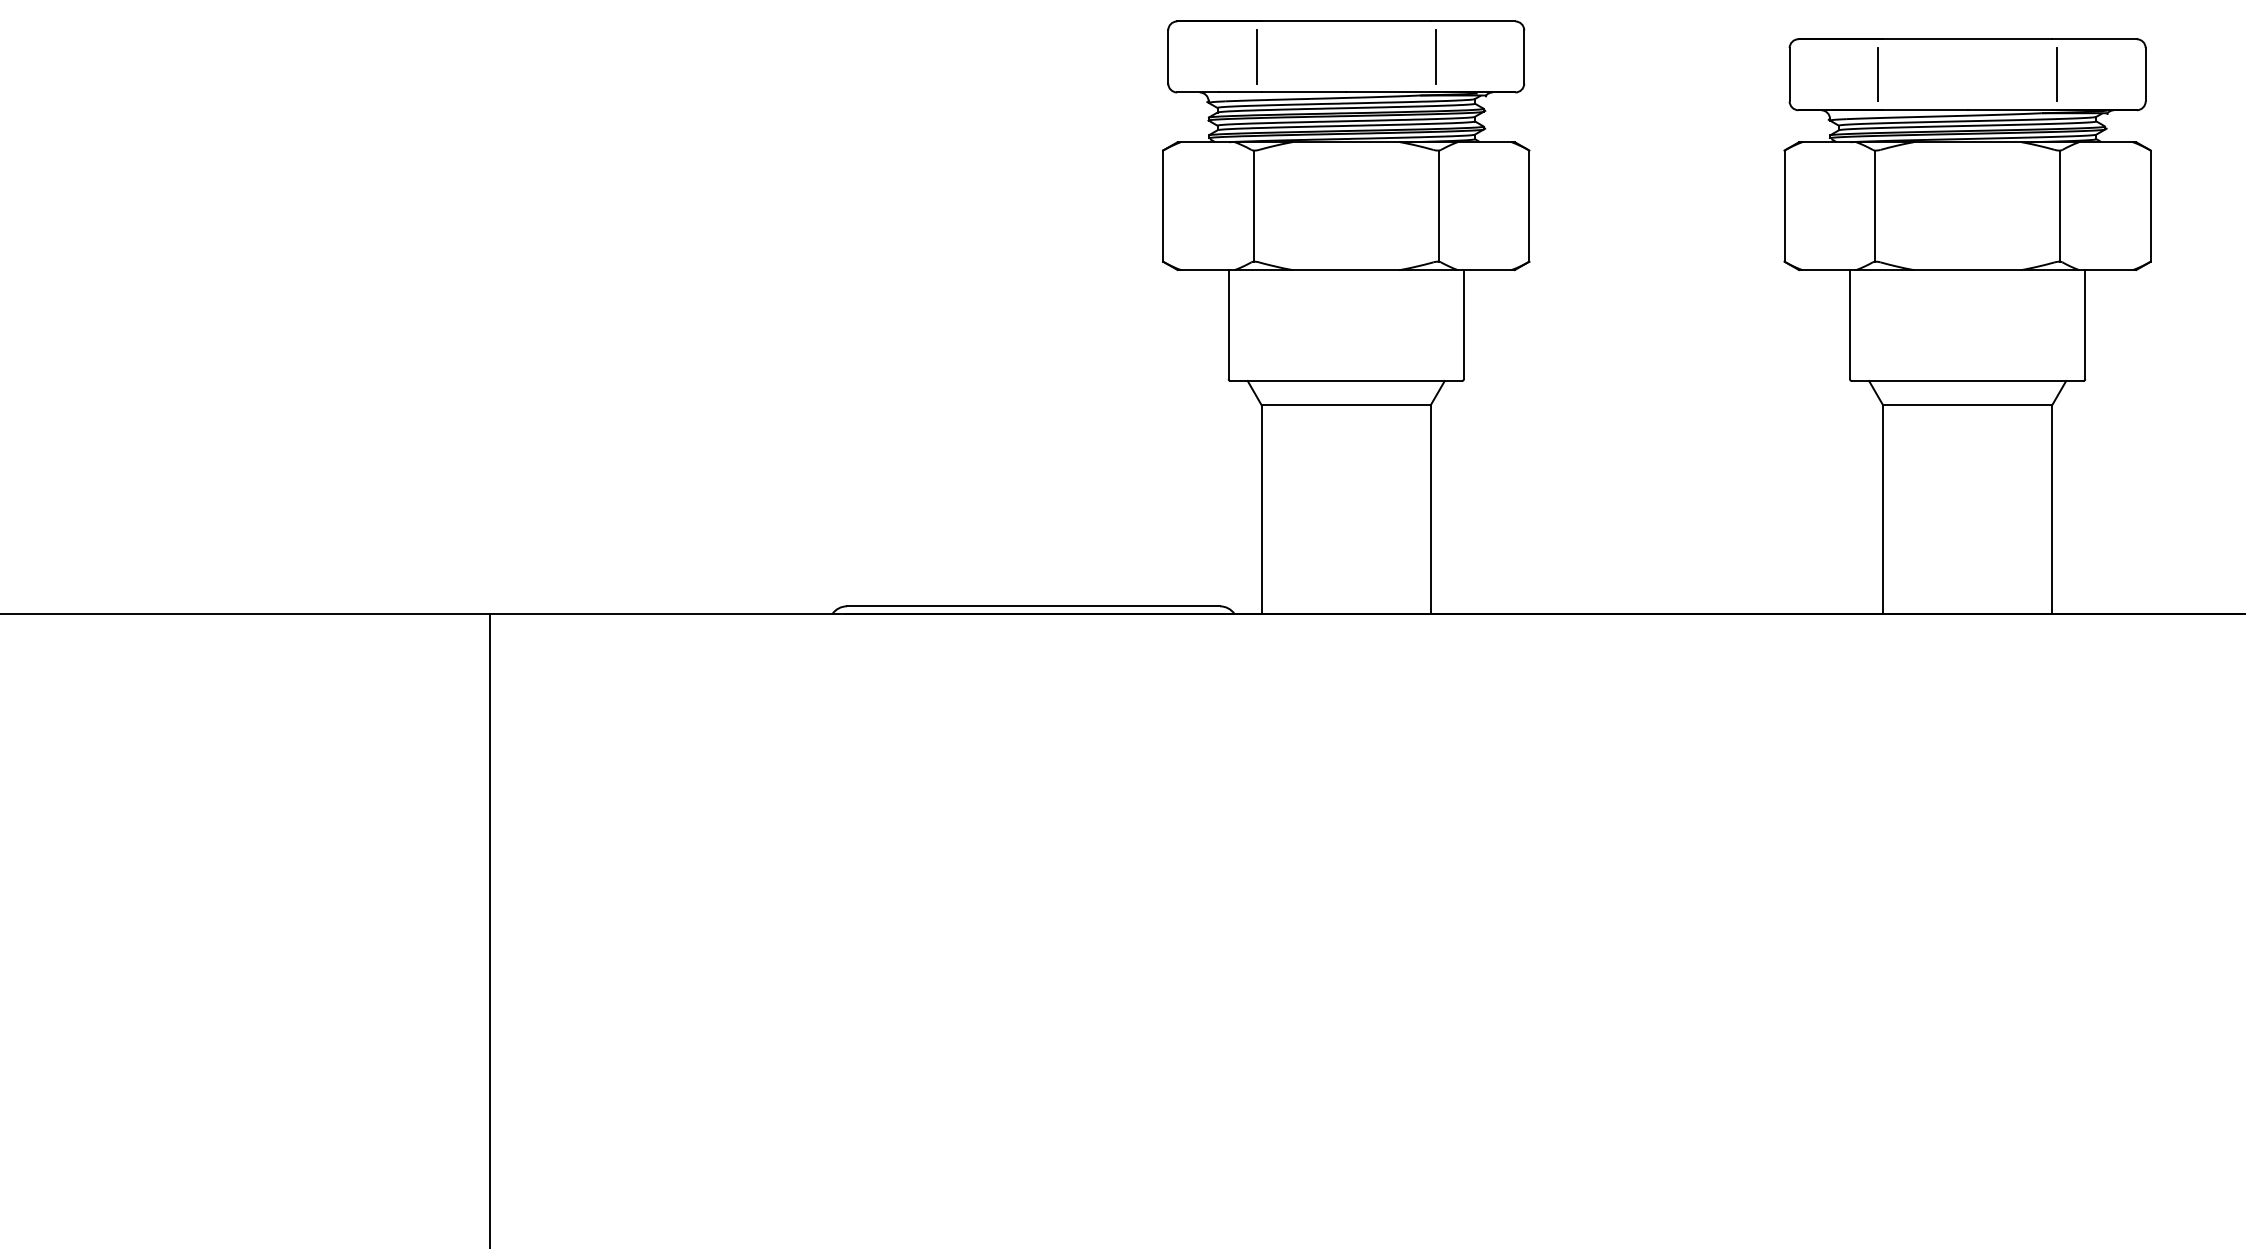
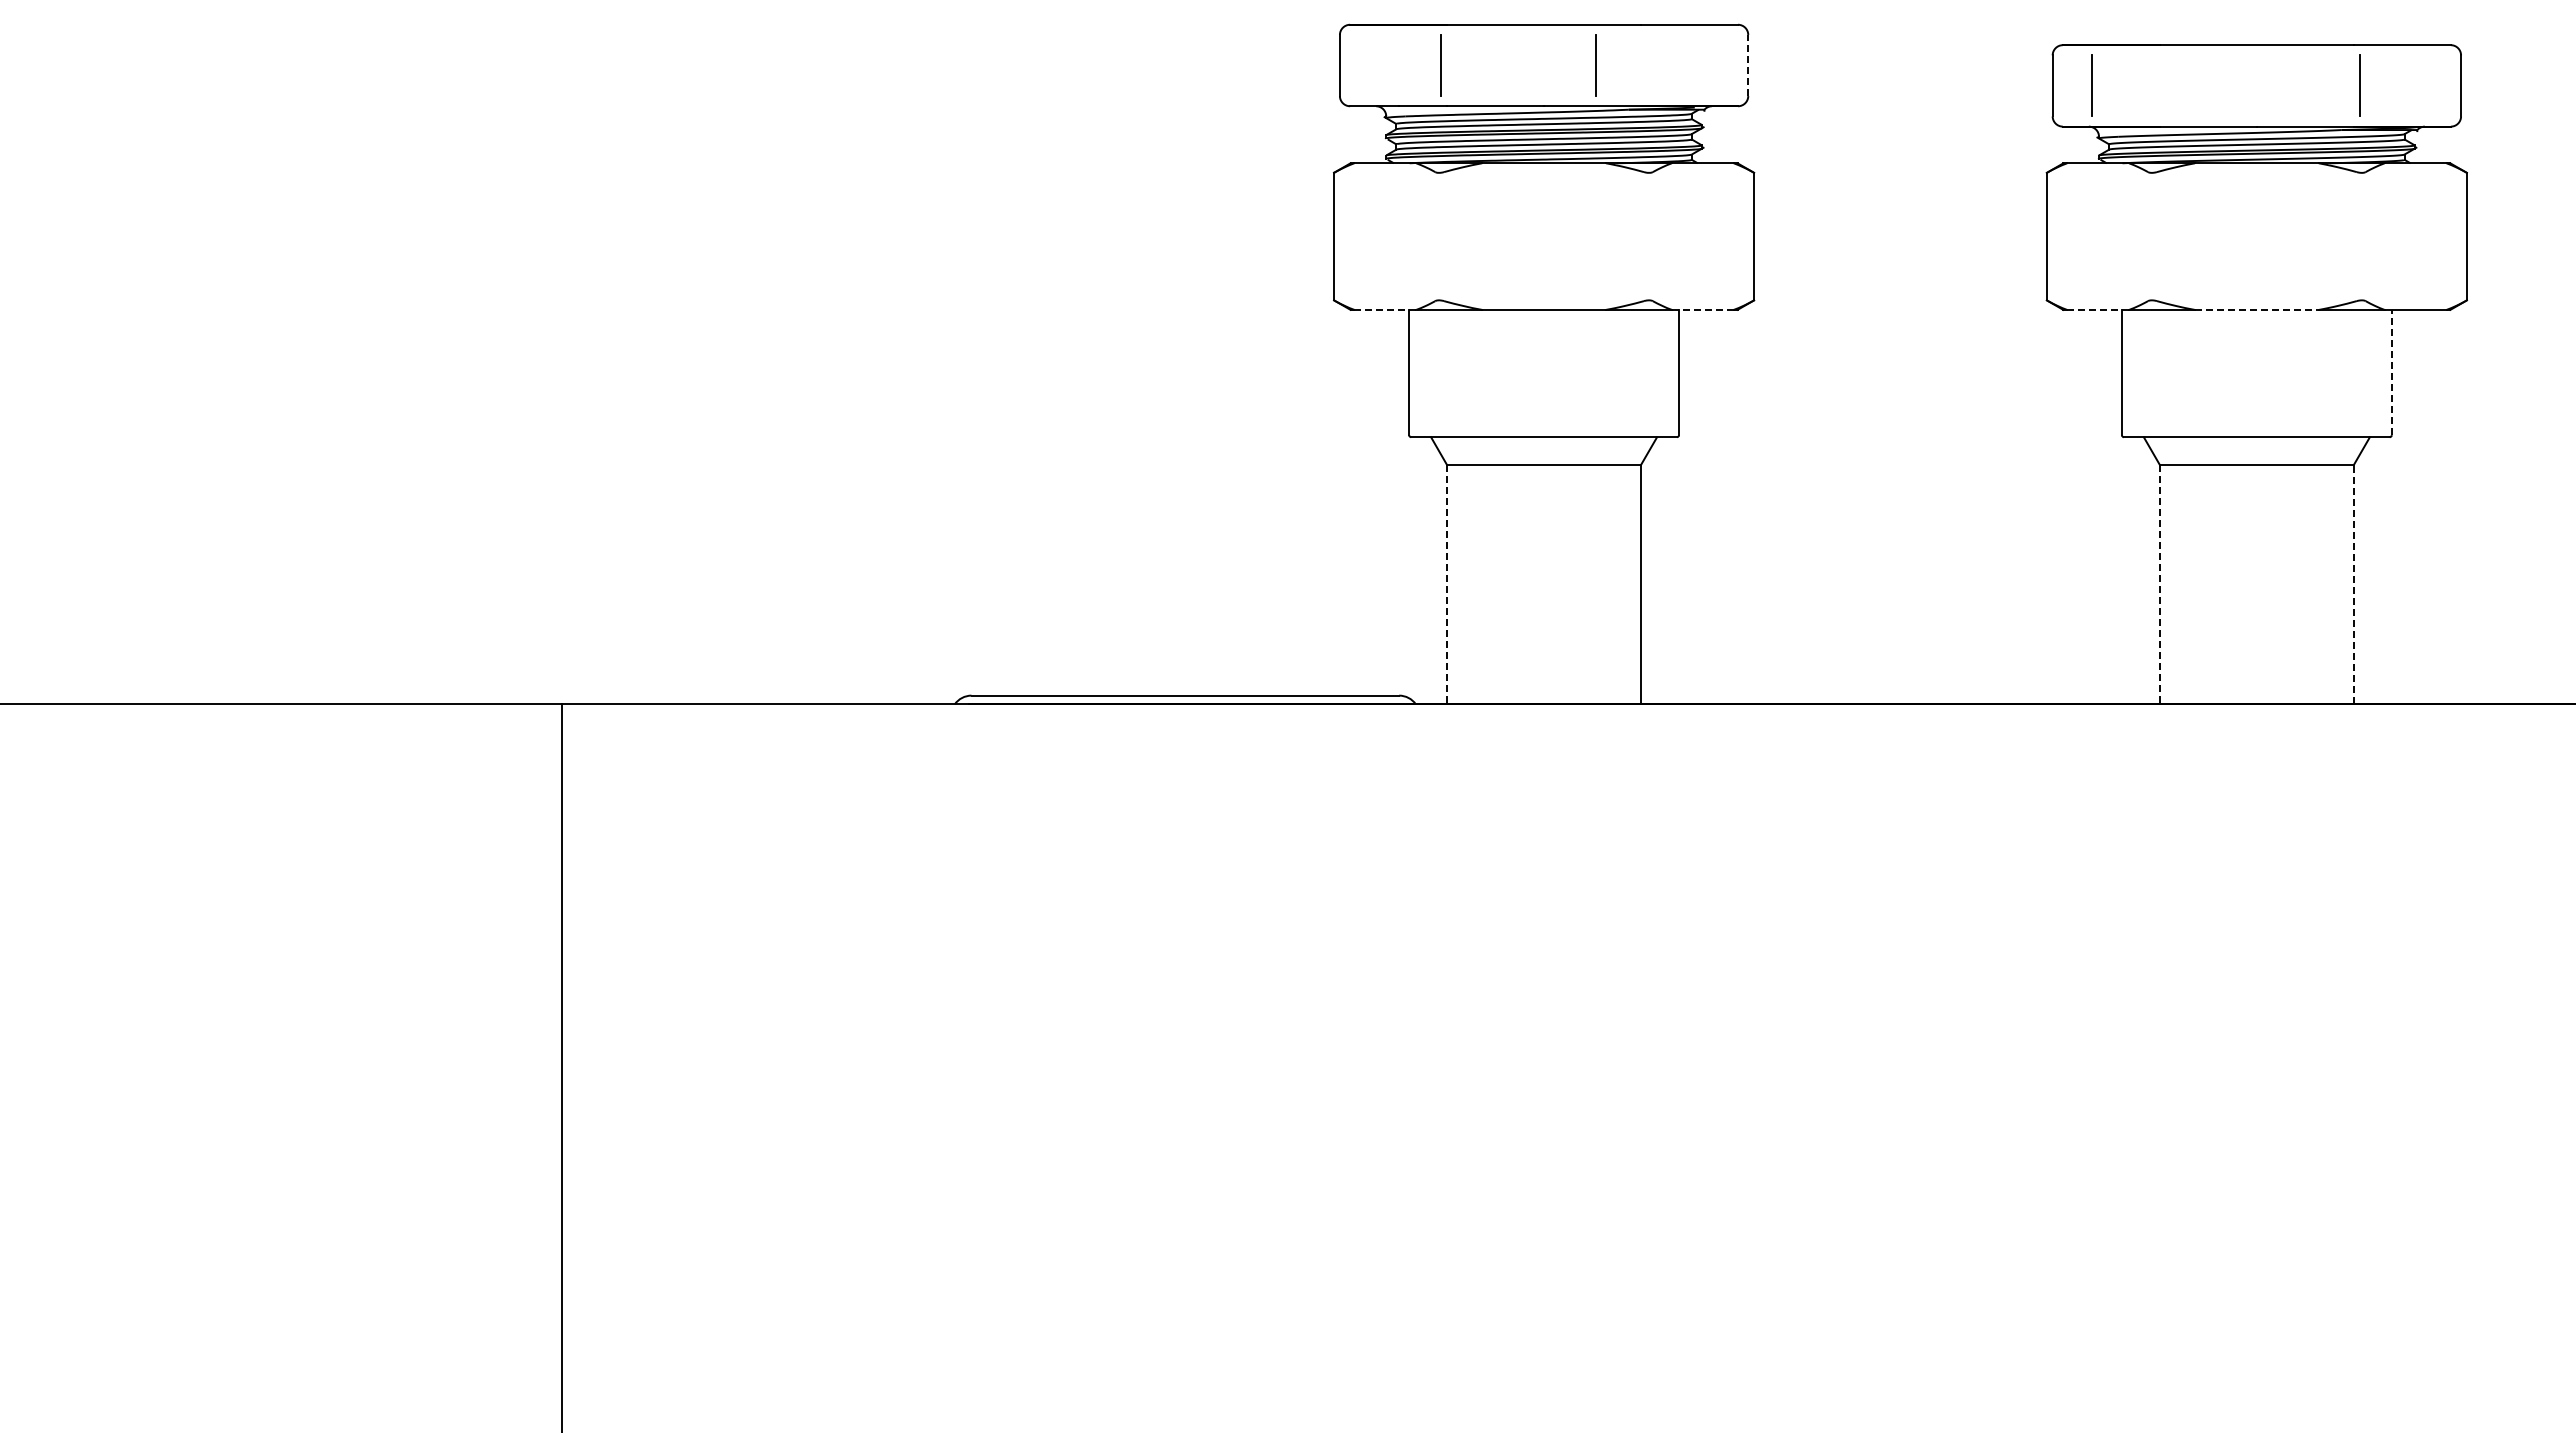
line: (1435, 56) -> (1595, 65), moved
line: (1524, 56) -> (1748, 65), solid -> dashed
line: (1877, 74) -> (2091, 85), moved
line: (1254, 206) -> (1438, 236), removed
line: (1438, 206) -> (1649, 236), removed
line: (1875, 206) -> (2151, 236), removed
line: (2059, 206) -> (2362, 236), removed
line: (1208, 269) -> (1385, 309), solid -> dashed
line: (1484, 269) -> (1702, 309), solid -> dashed
line: (1829, 269) -> (2098, 309), solid -> dashed
line: (1967, 269) -> (2256, 309), solid -> dashed
line: (2085, 324) -> (2391, 372), solid -> dashed
line: (1262, 509) -> (1447, 584), solid -> dashed
line: (1882, 509) -> (2159, 584), solid -> dashed
line: (2051, 509) -> (2353, 584), solid -> dashed

